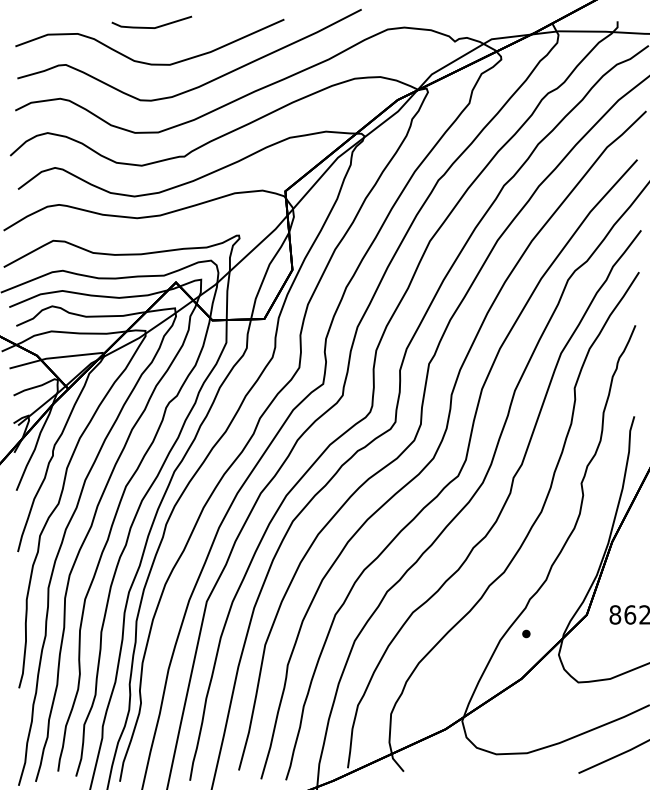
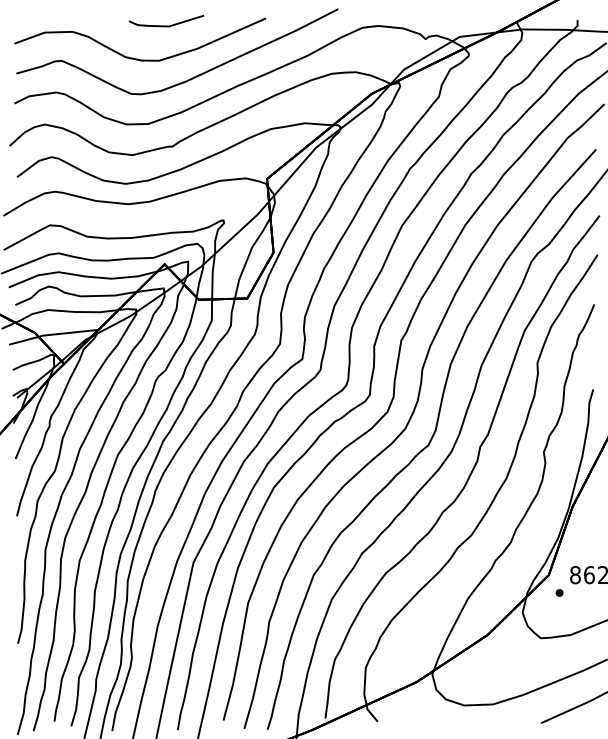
line: (151, 27) -> (166, 25), moved
part: (526, 633) -> (559, 592), moved

